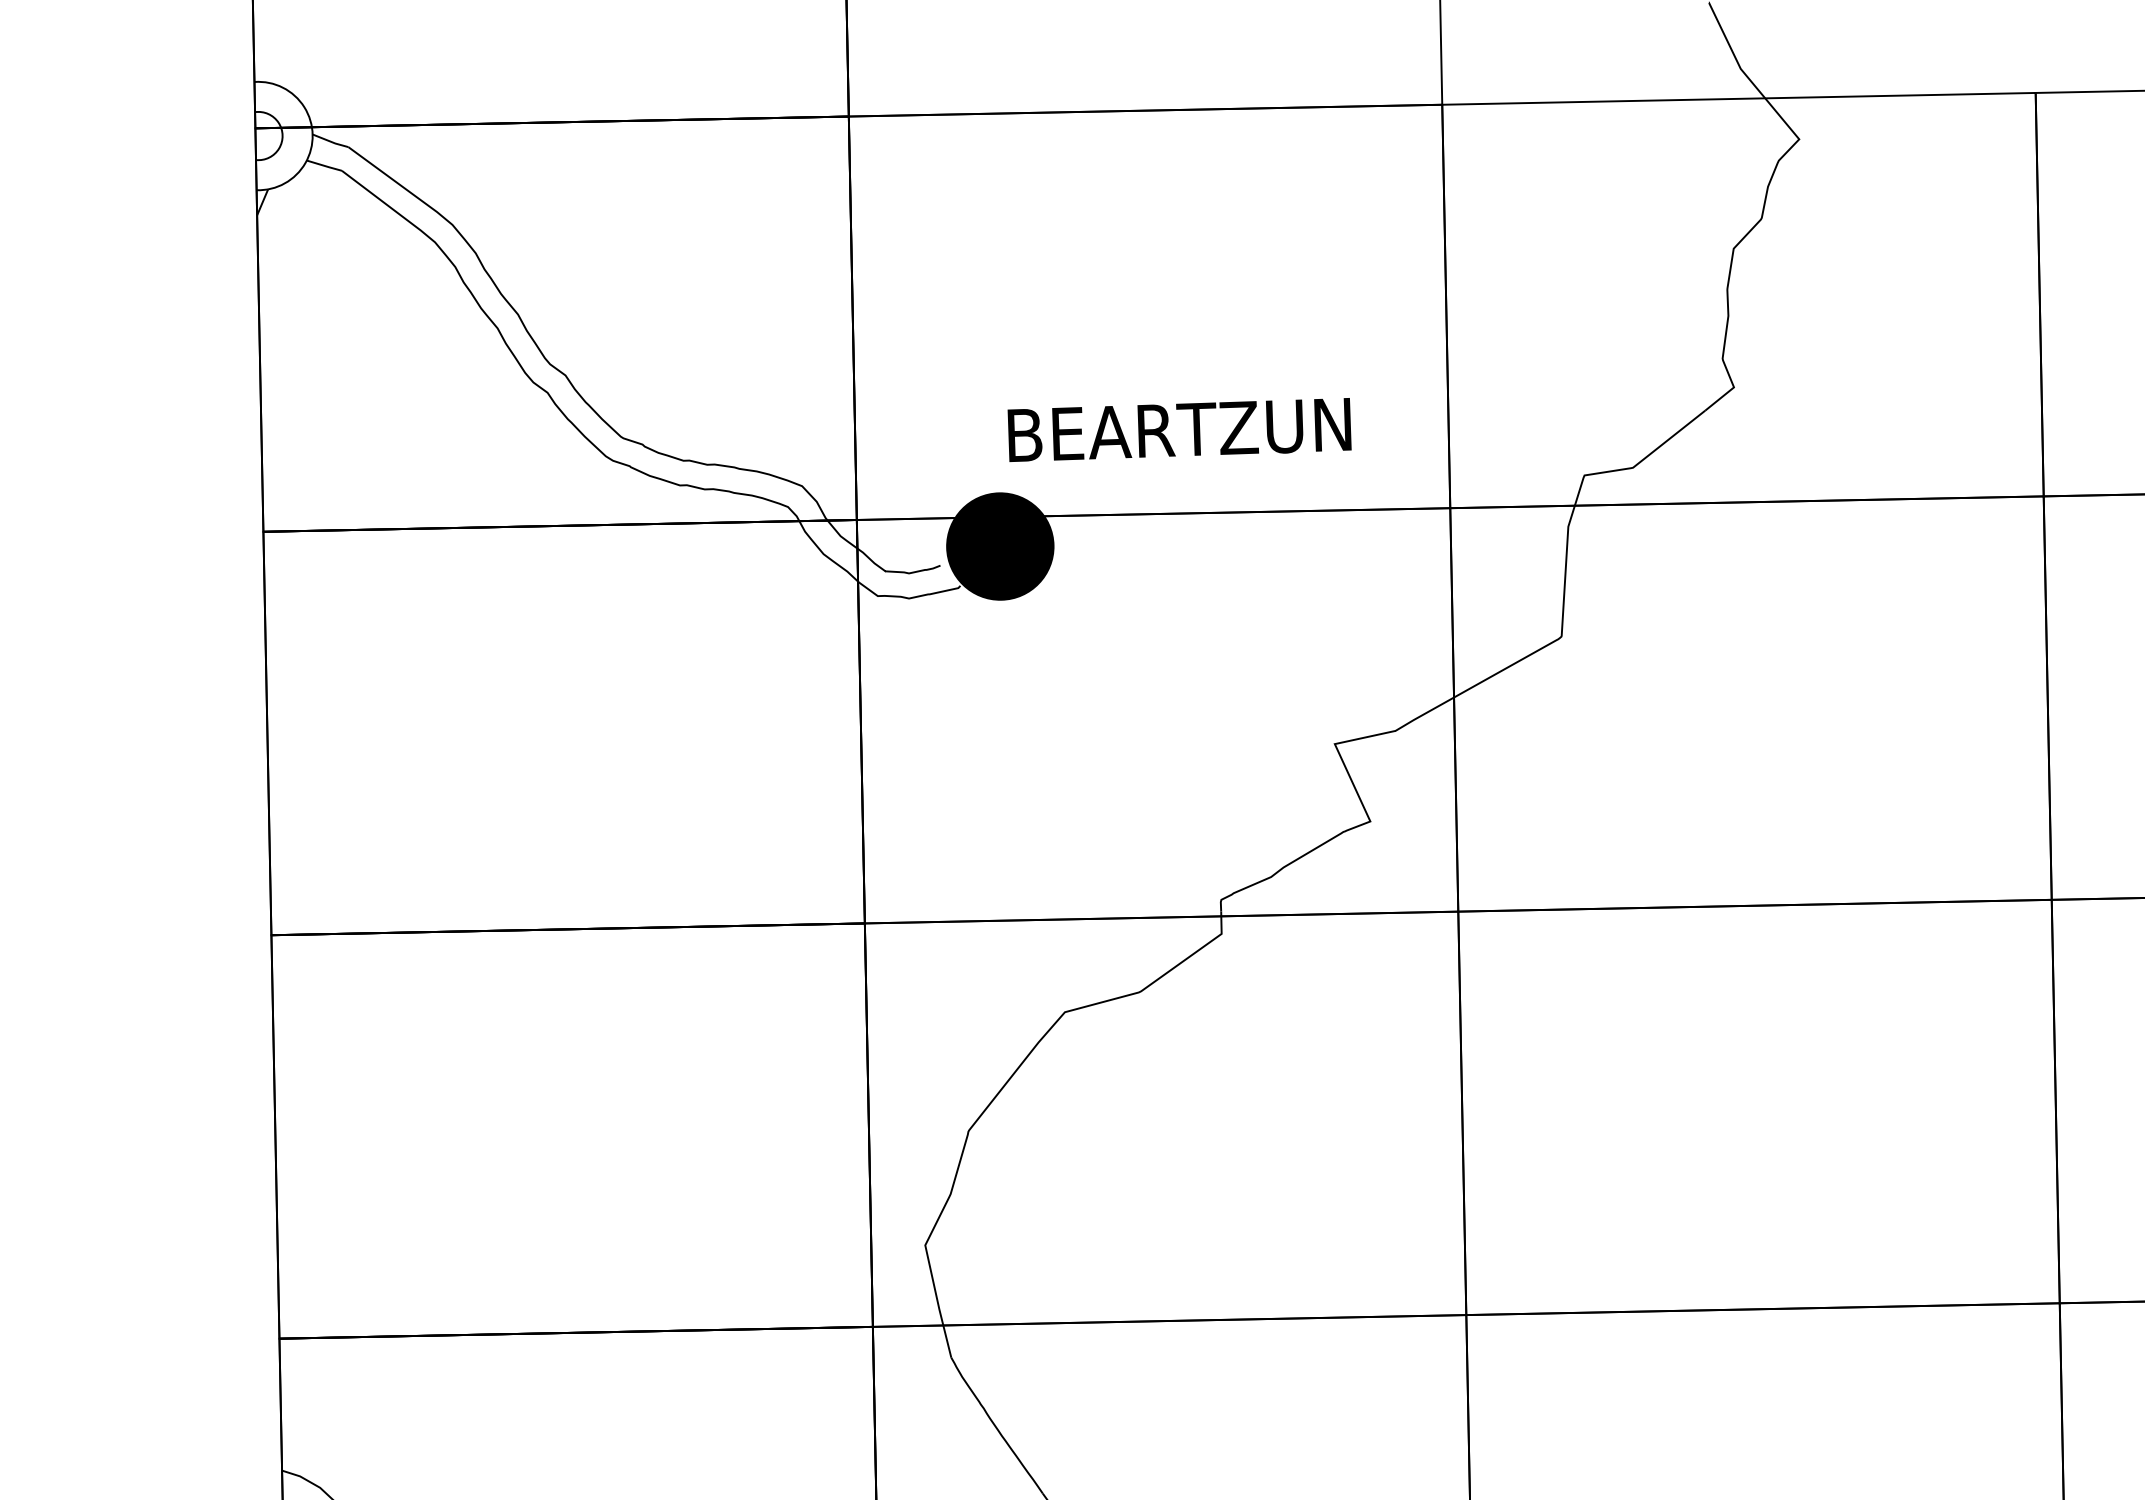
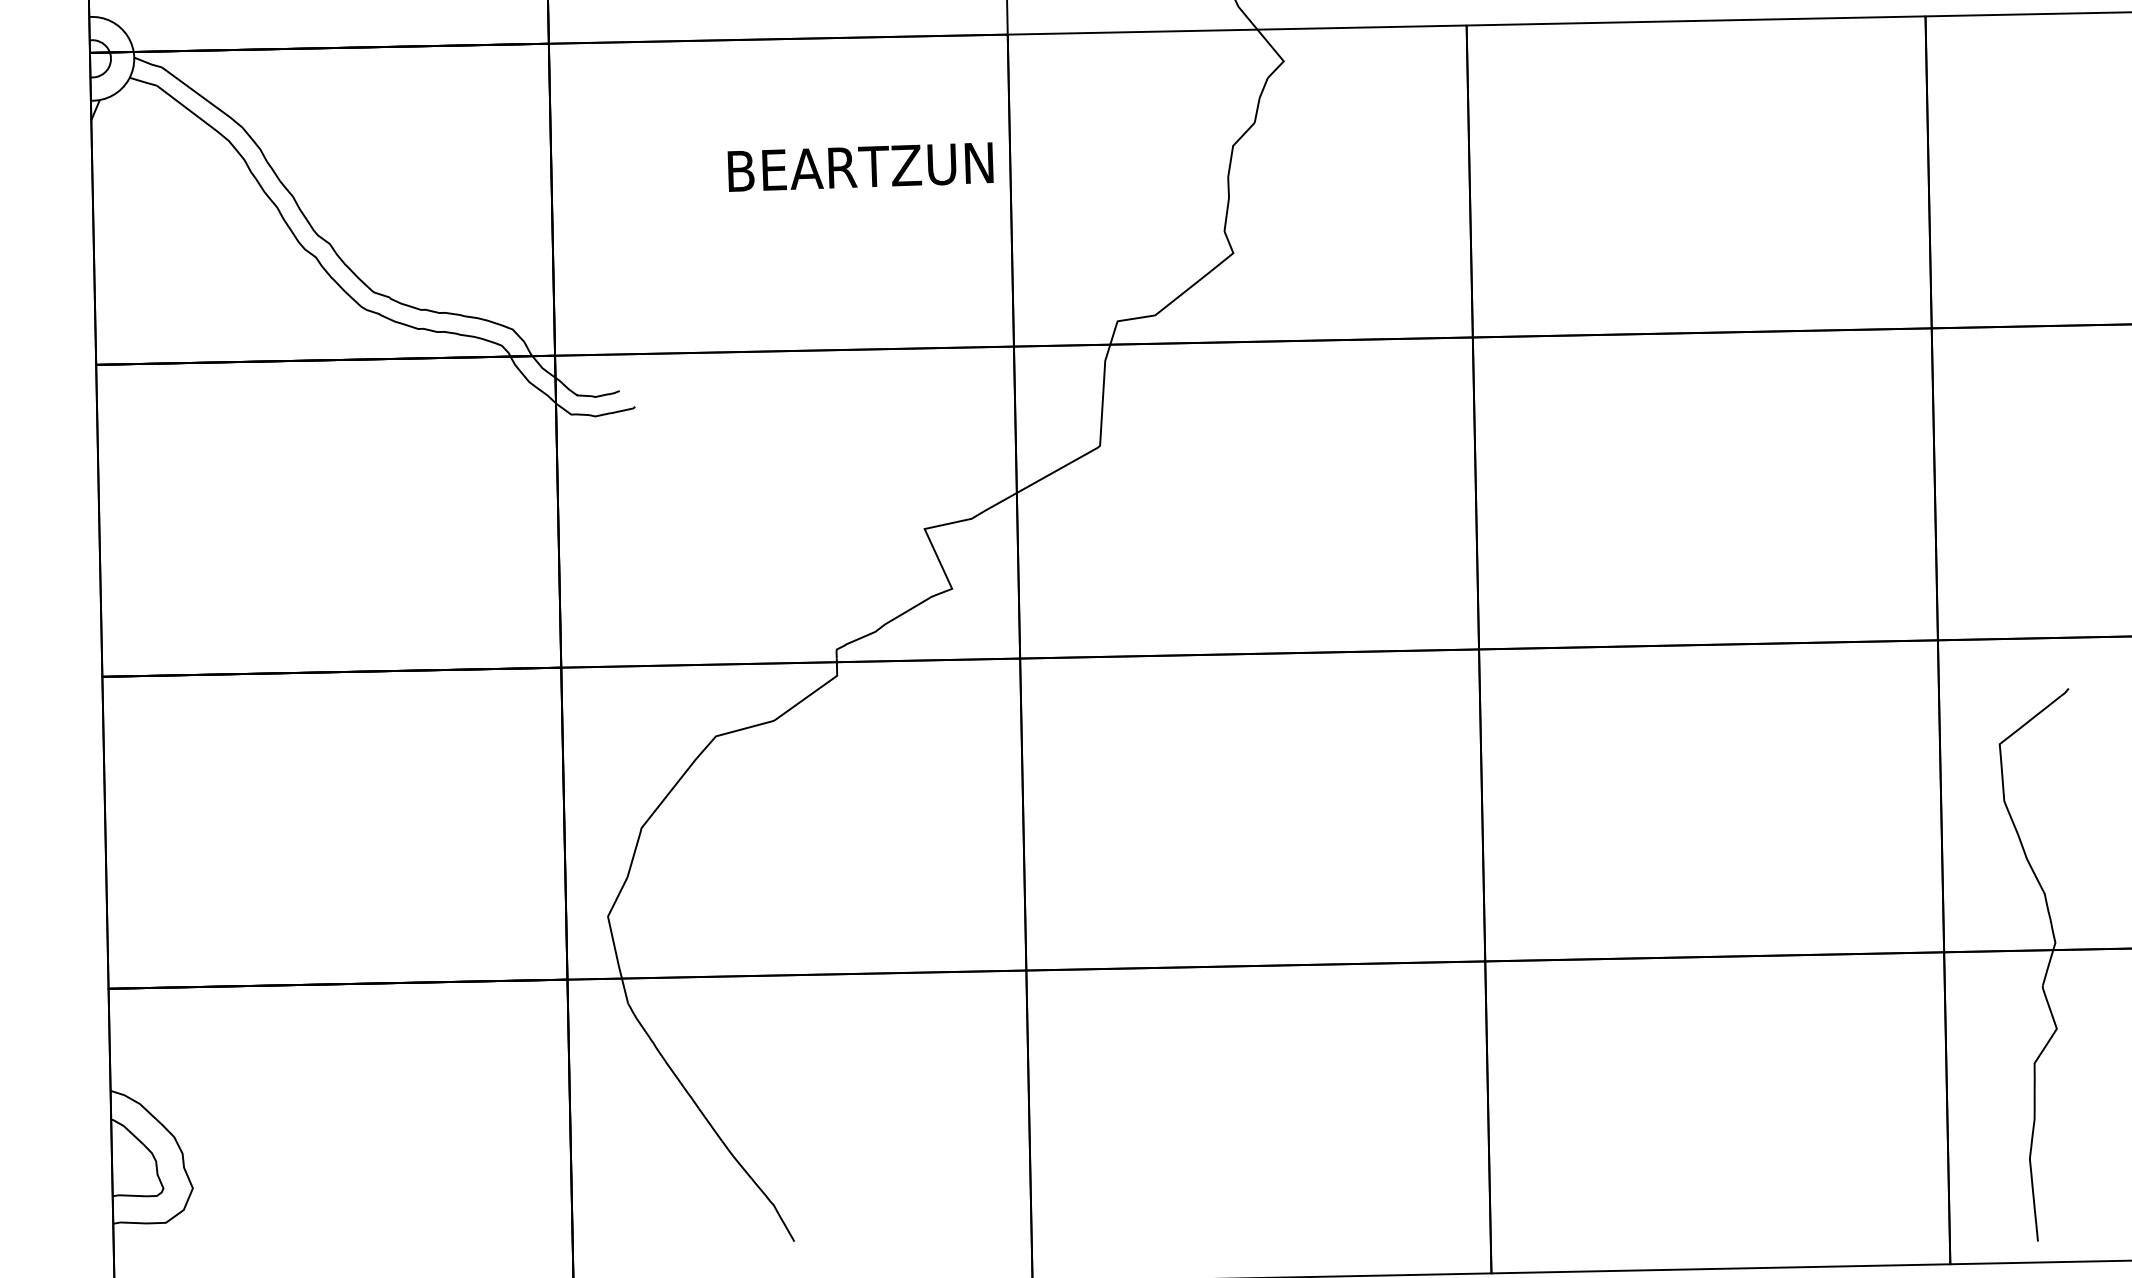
text: (1179, 429) -> (860, 166), moved
fill: (999, 546) -> (665, 376), removed

